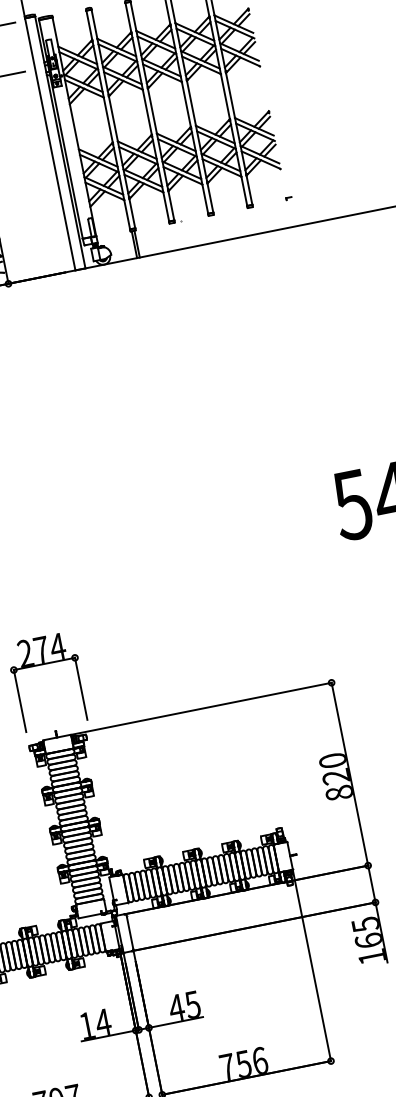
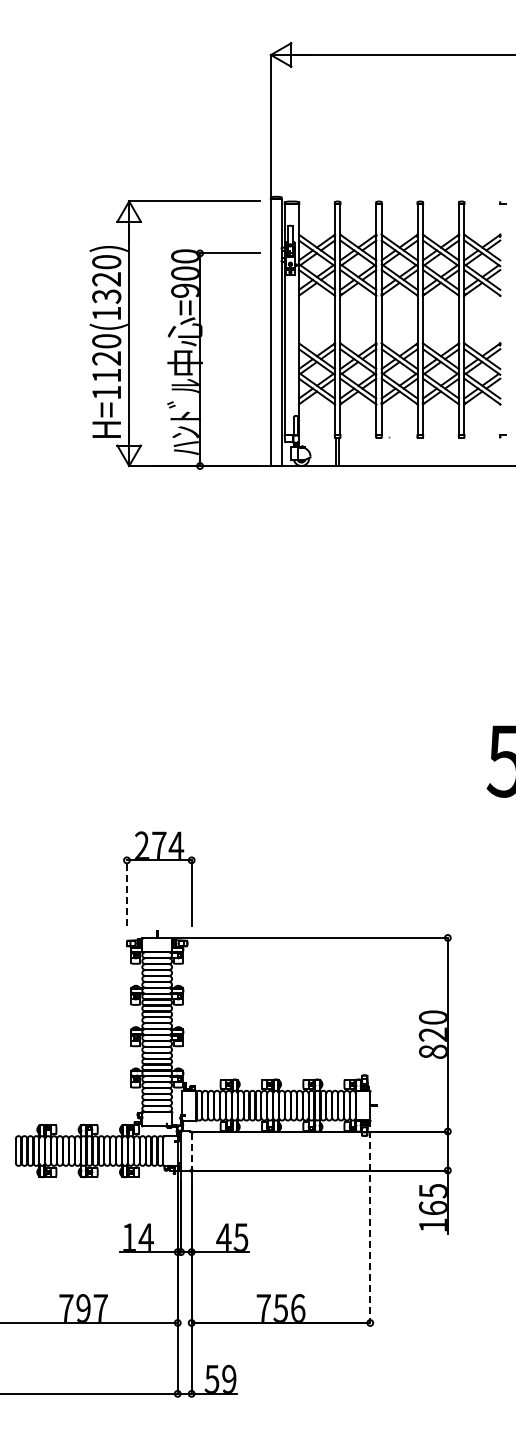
line: (19, 701) -> (126, 893), solid -> dashed
line: (129, 932) -> (191, 1151), solid -> dashed
line: (312, 965) -> (370, 1221), solid -> dashed

